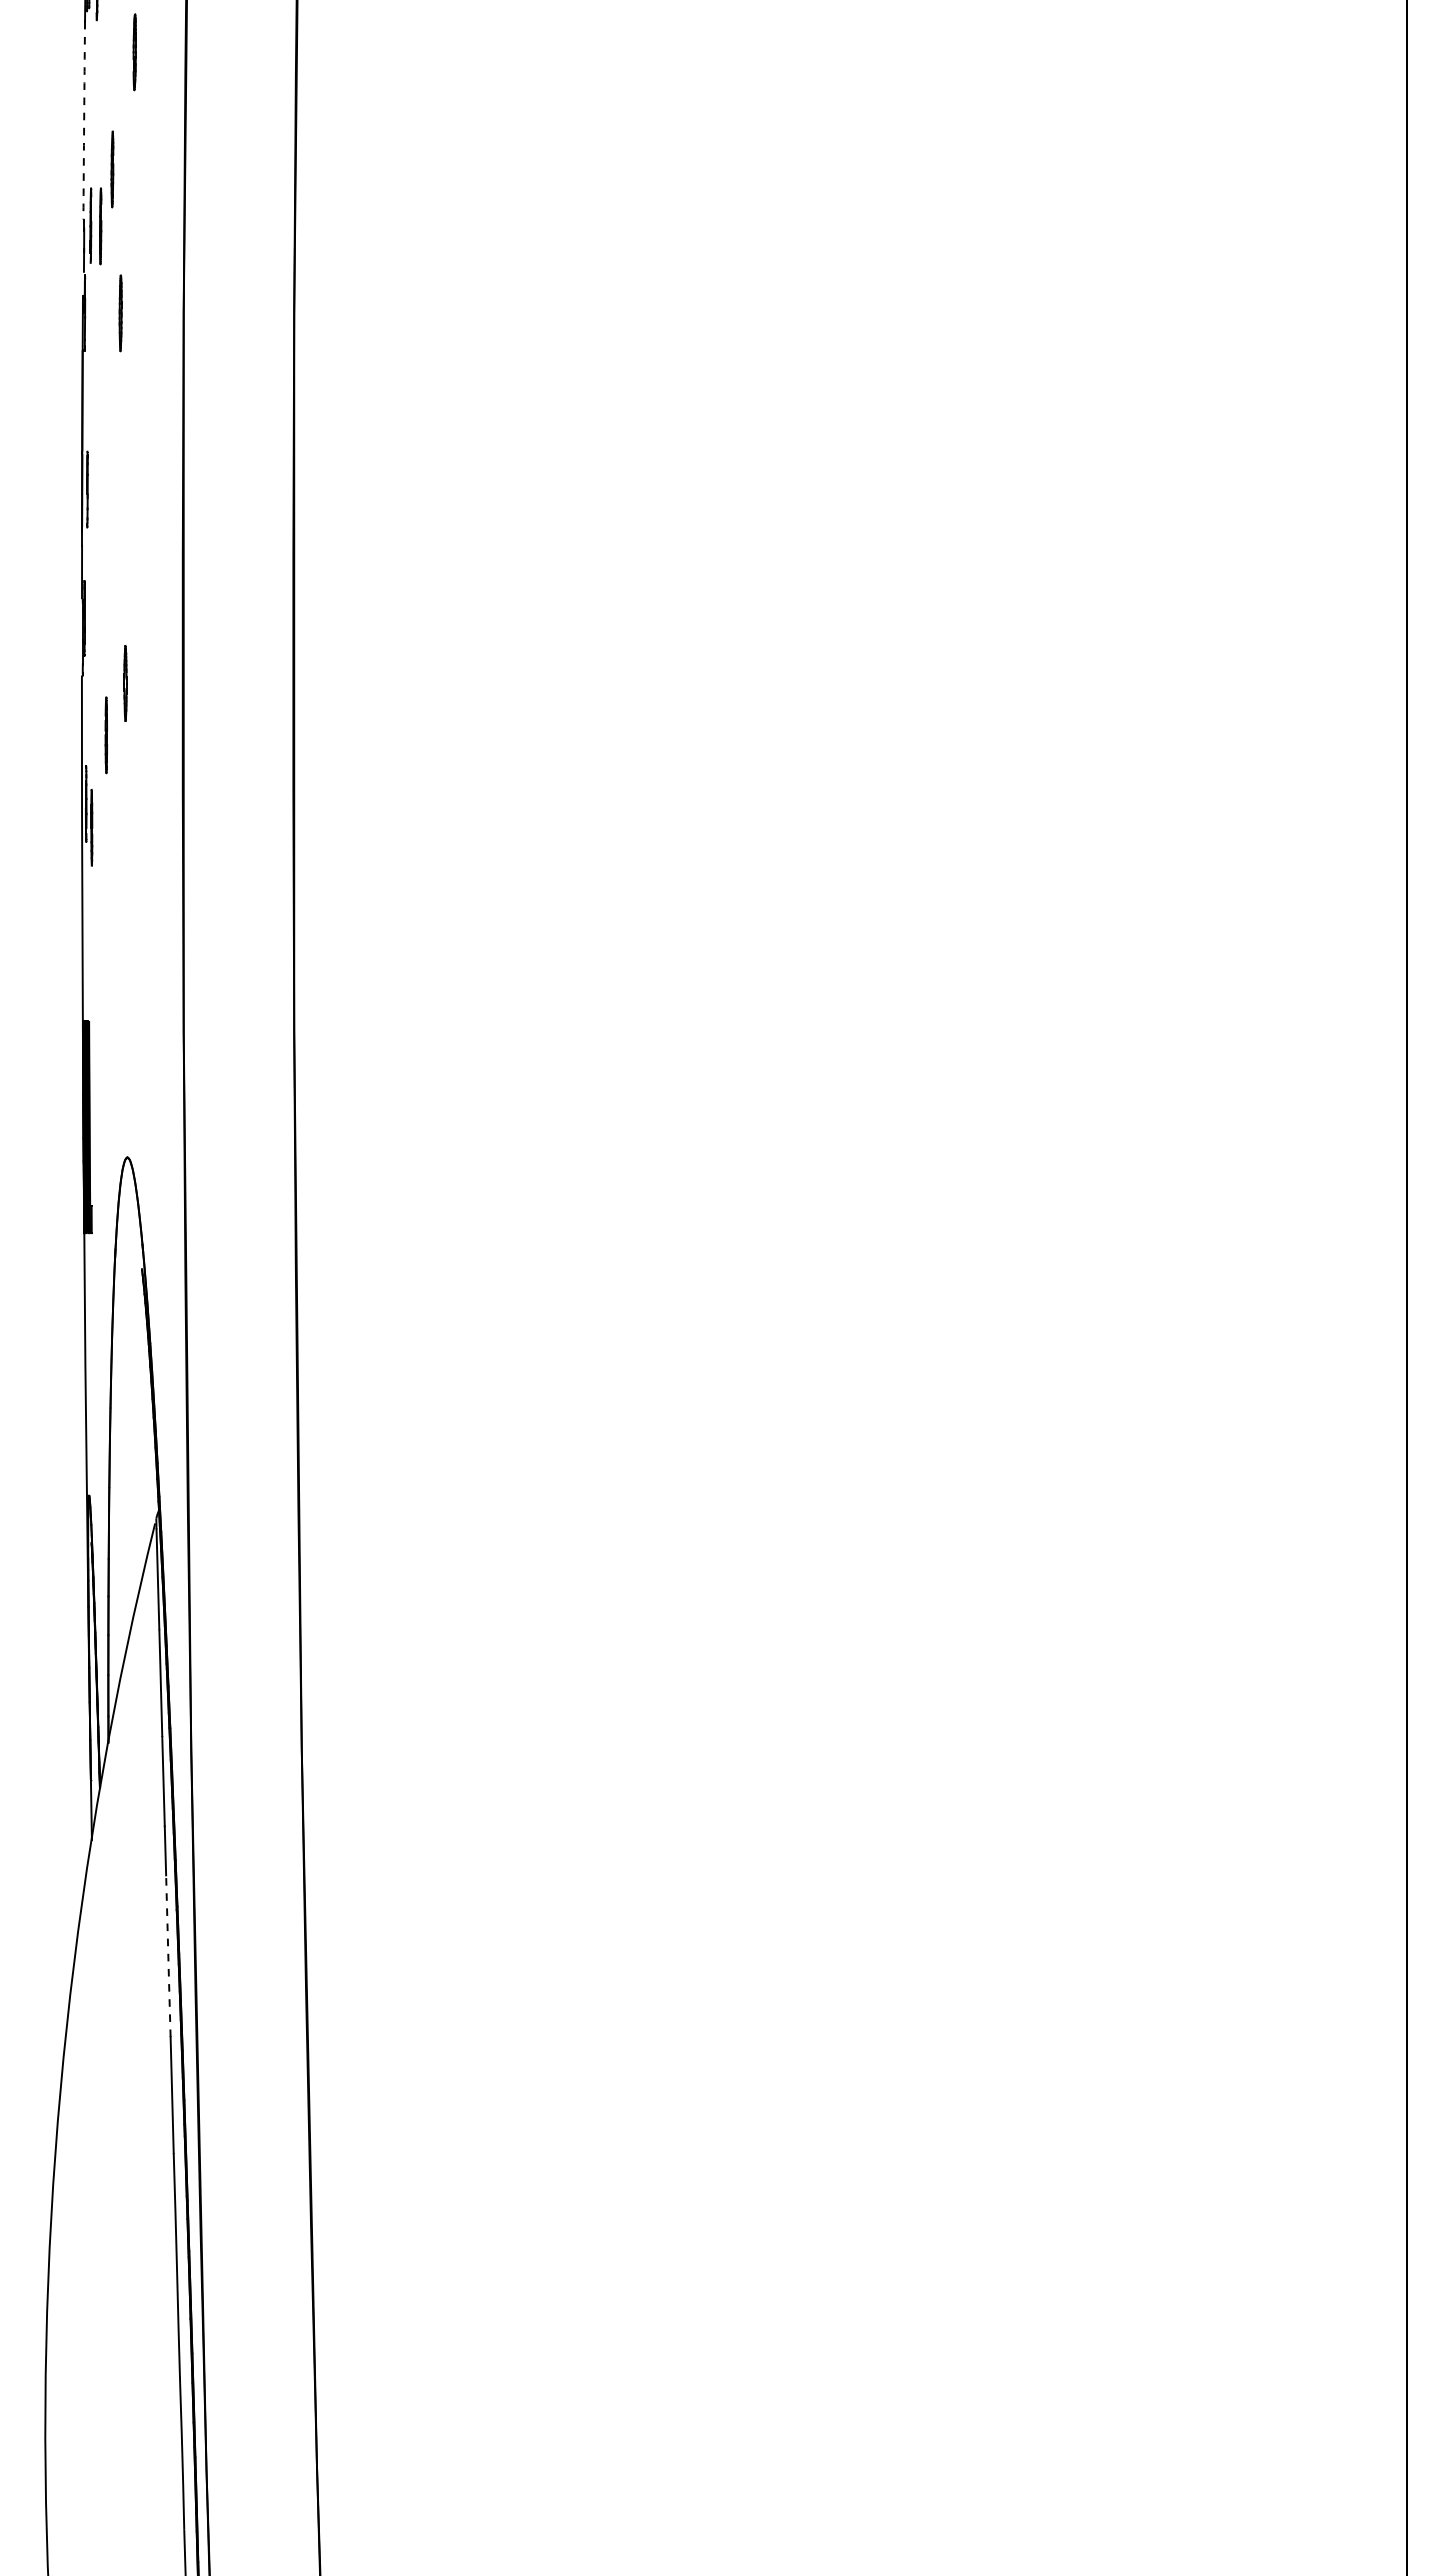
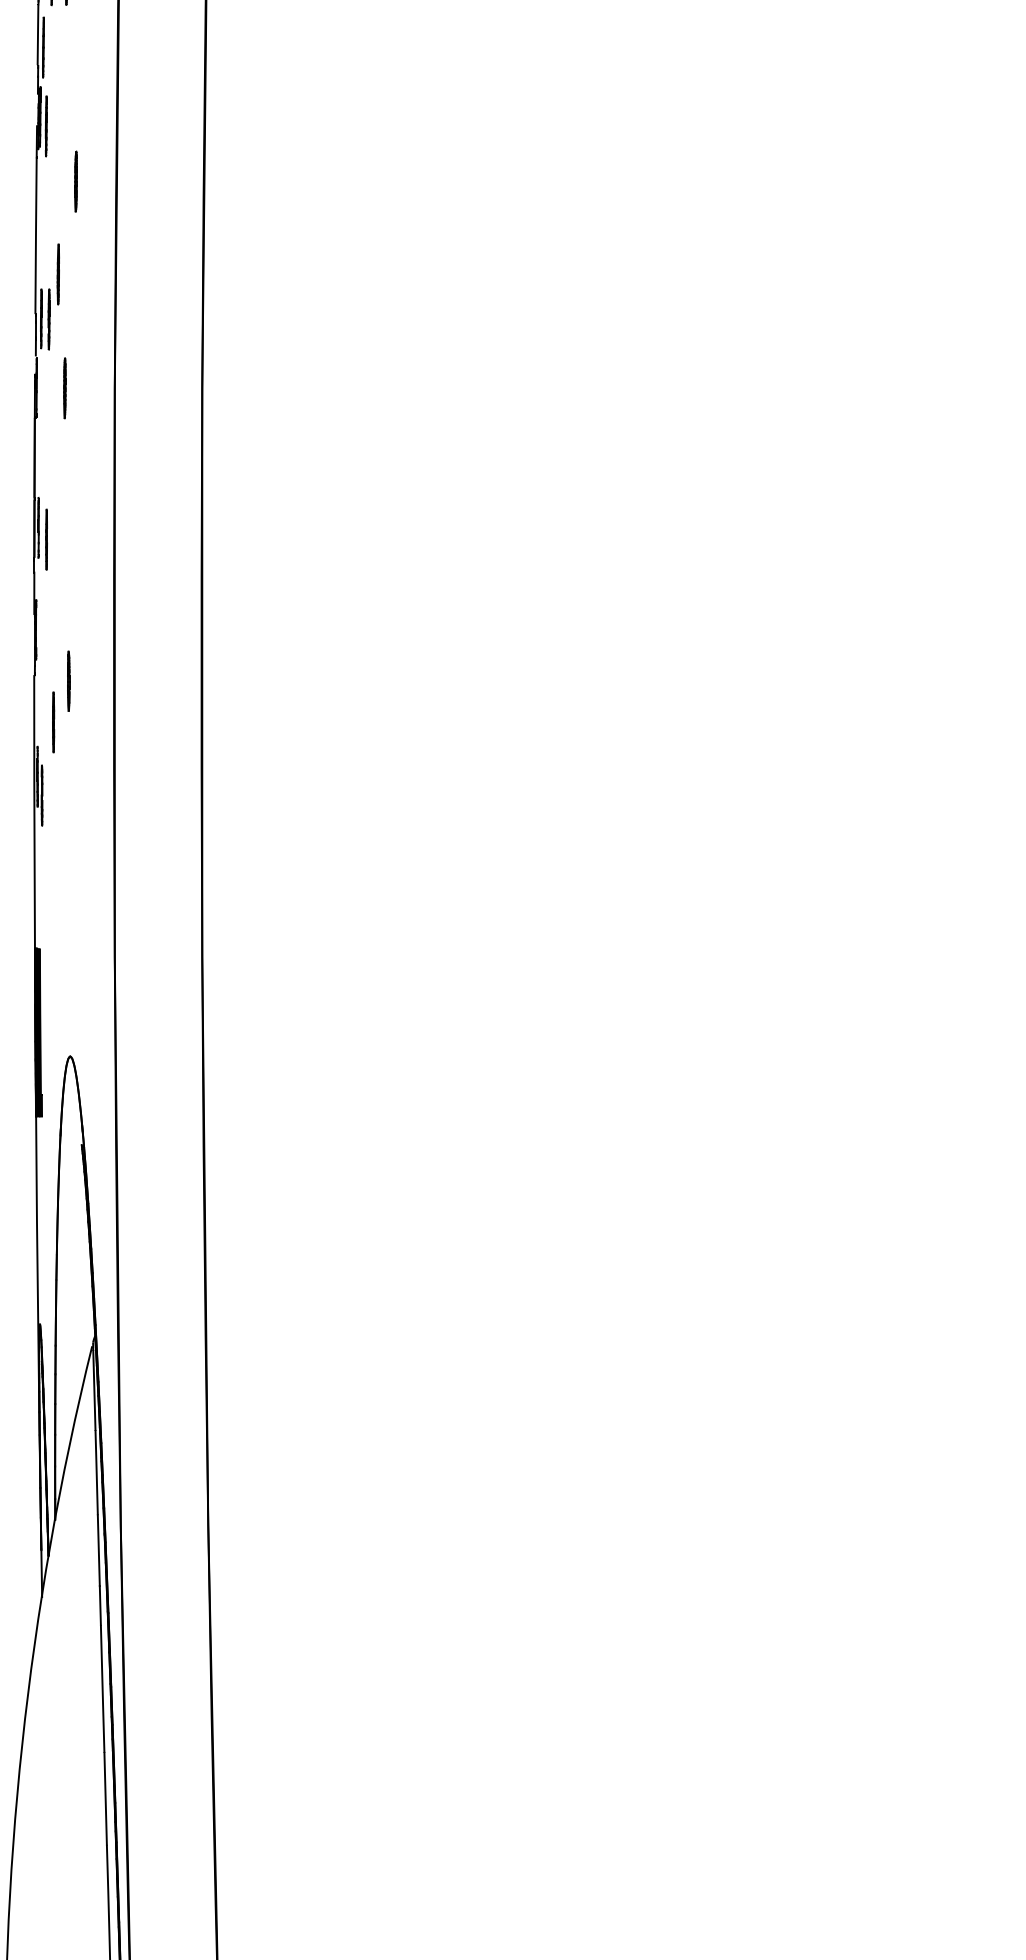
arc: (84, 120) -> (36, 235), dashed -> solid
line: (97, 504) -> (46, 539), added
line: (168, 1956) -> (102, 1689), dashed -> solid

